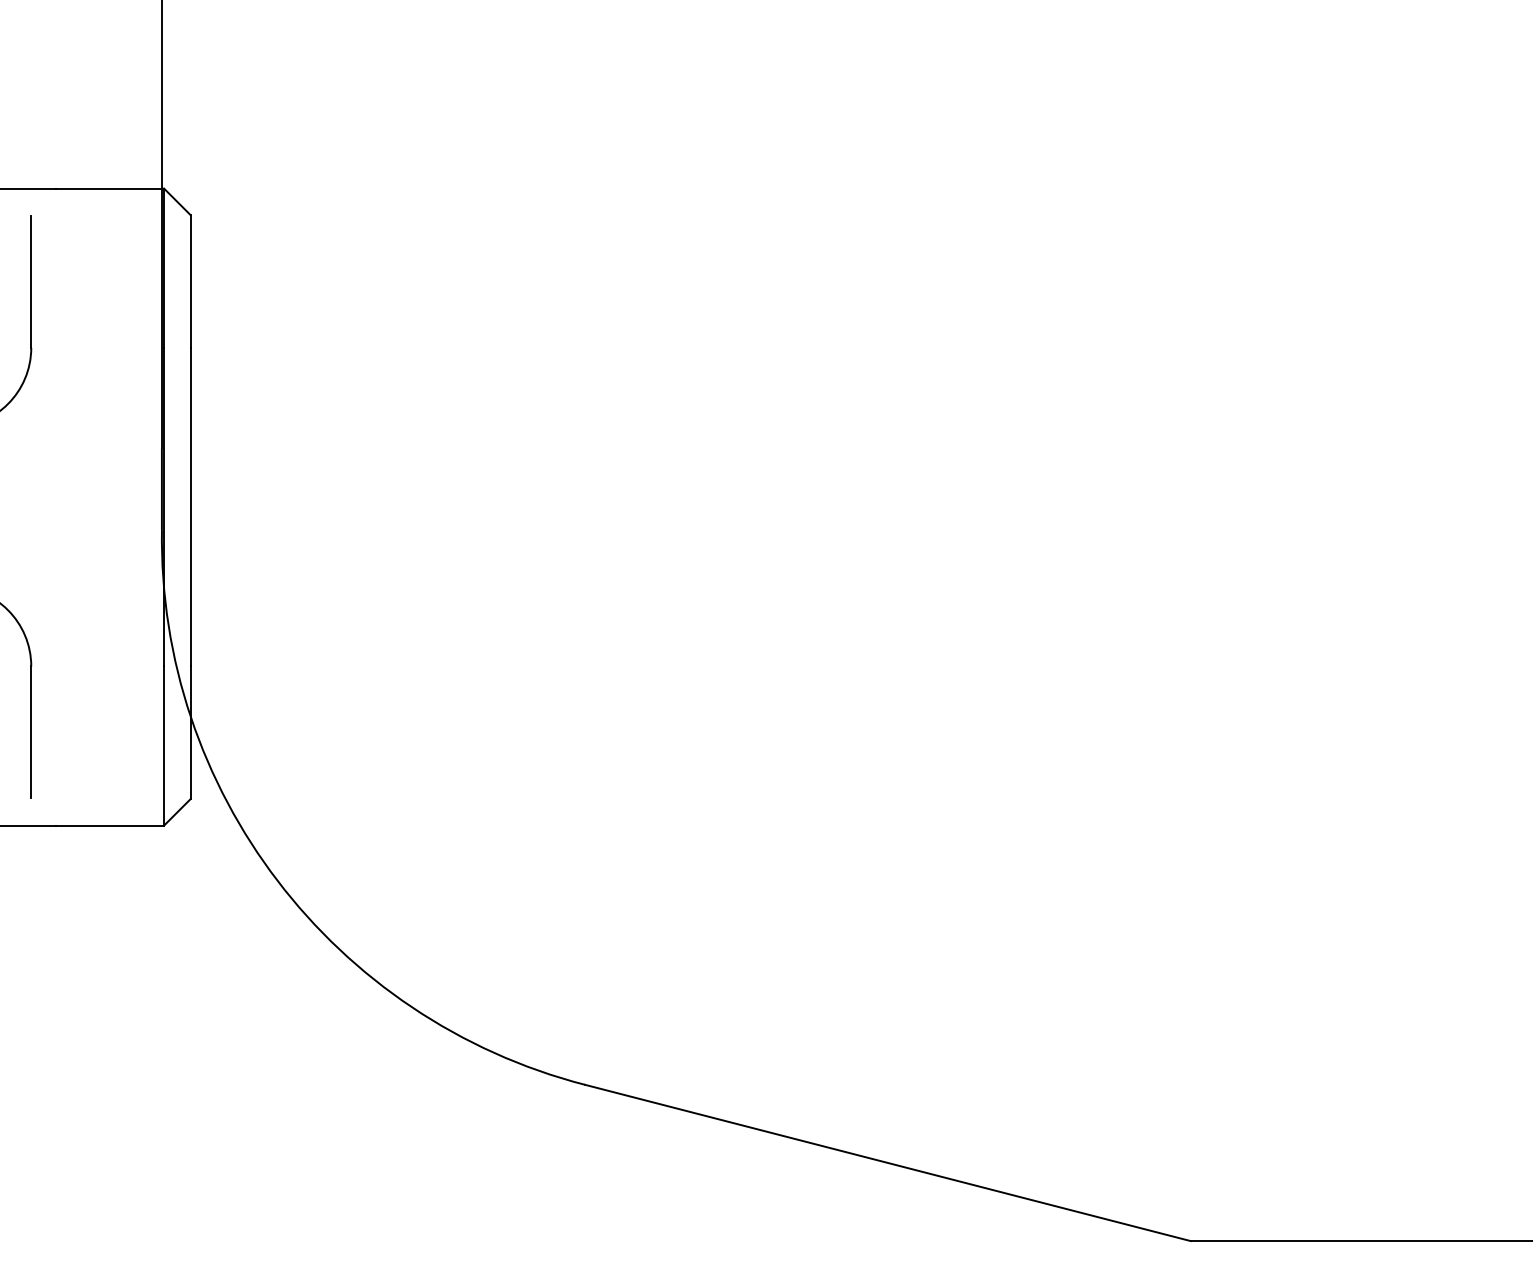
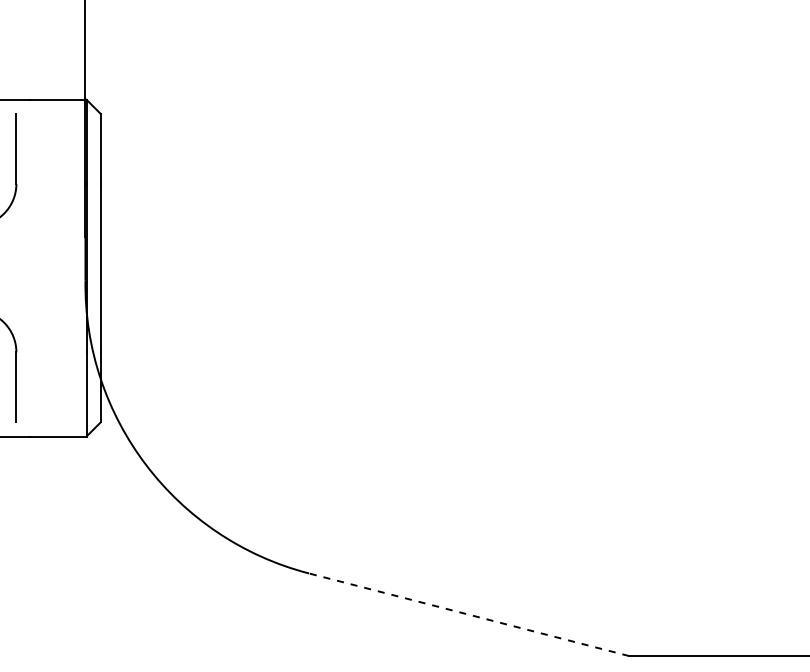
line: (886, 1162) -> (468, 614), solid -> dashed

